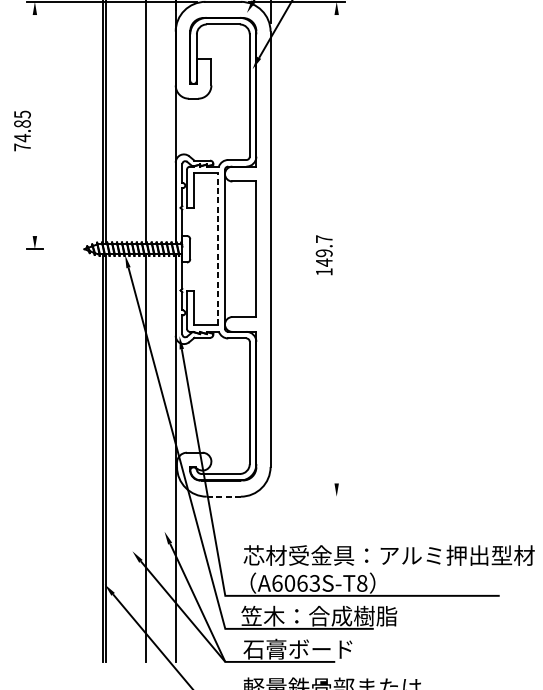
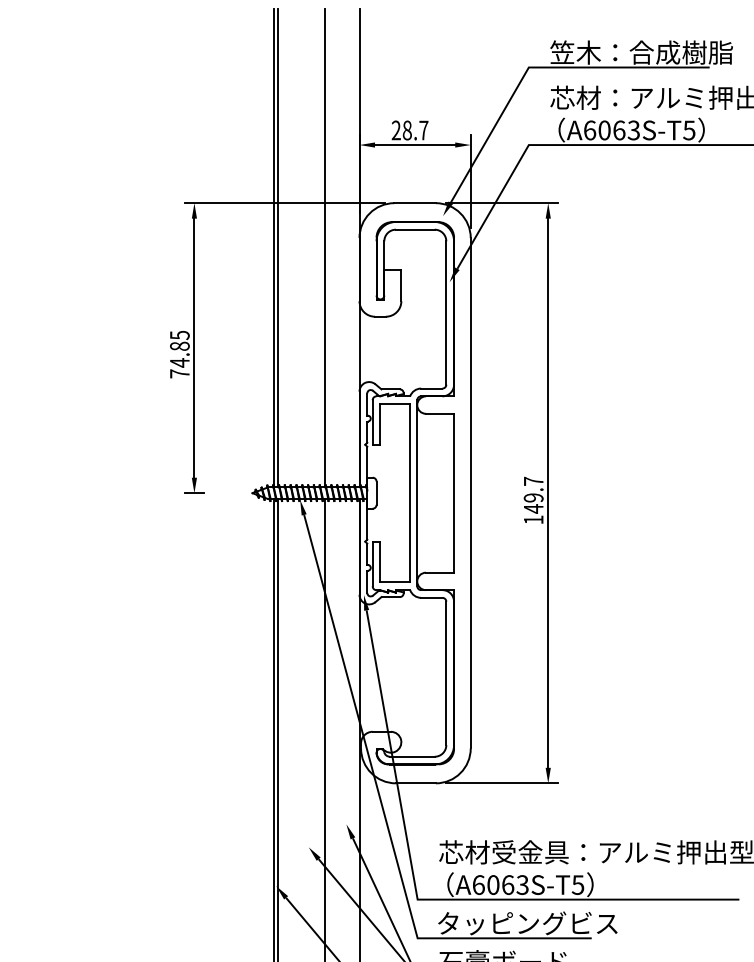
line: (34, 124) -> (194, 347), added
line: (218, 248) -> (409, 492), dashed -> solid
line: (336, 248) -> (548, 492), added
line: (223, 496) -> (415, 783), dashed -> solid
line: (296, 496) -> (501, 783), added
text: (361, 582) -> (577, 884), A6063S-T8 -> A6063S-T5
text: (318, 616) -> (527, 923), 笠木：合成樹脂 -> タッピングビス

